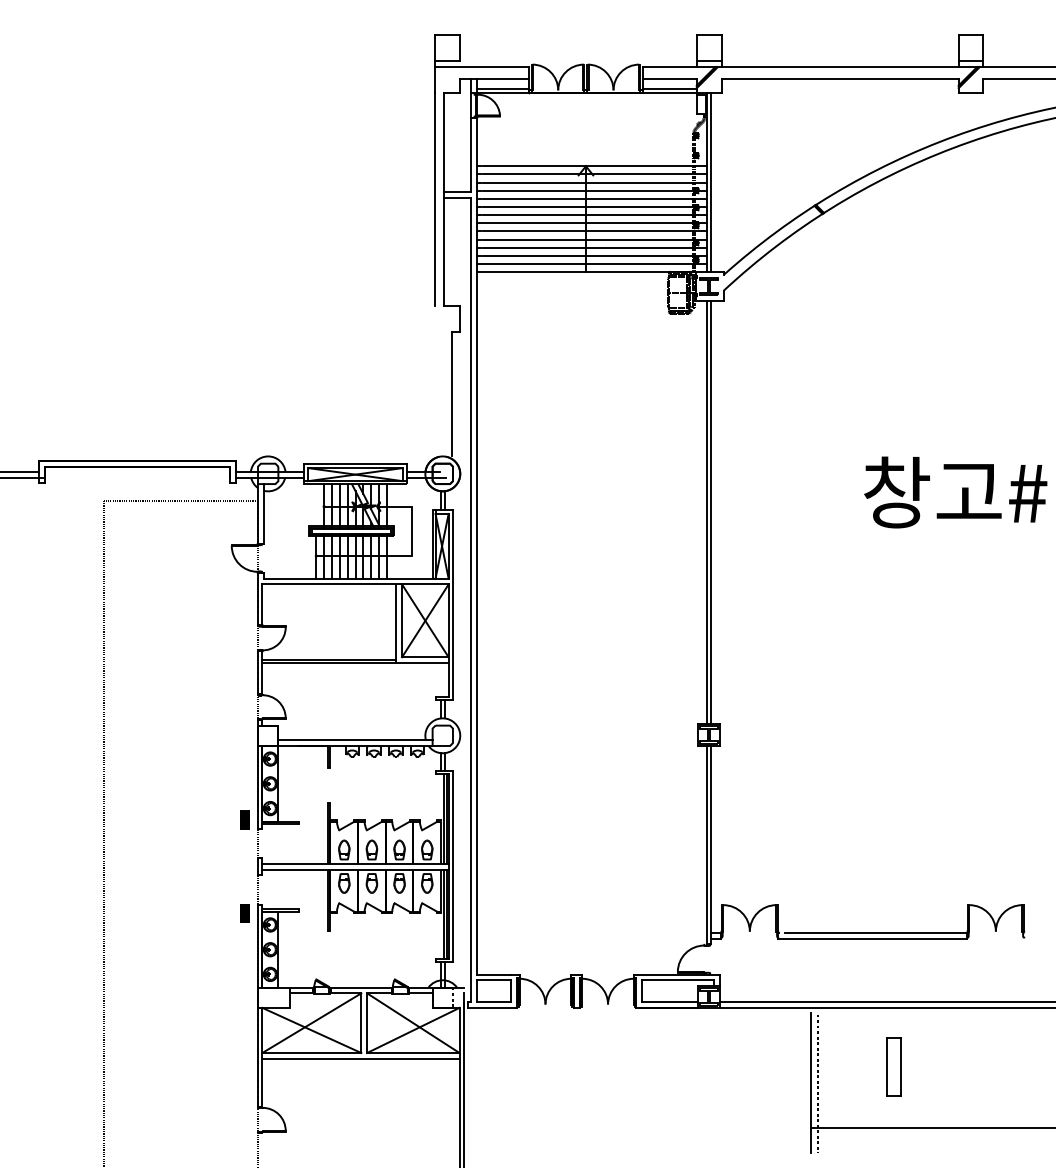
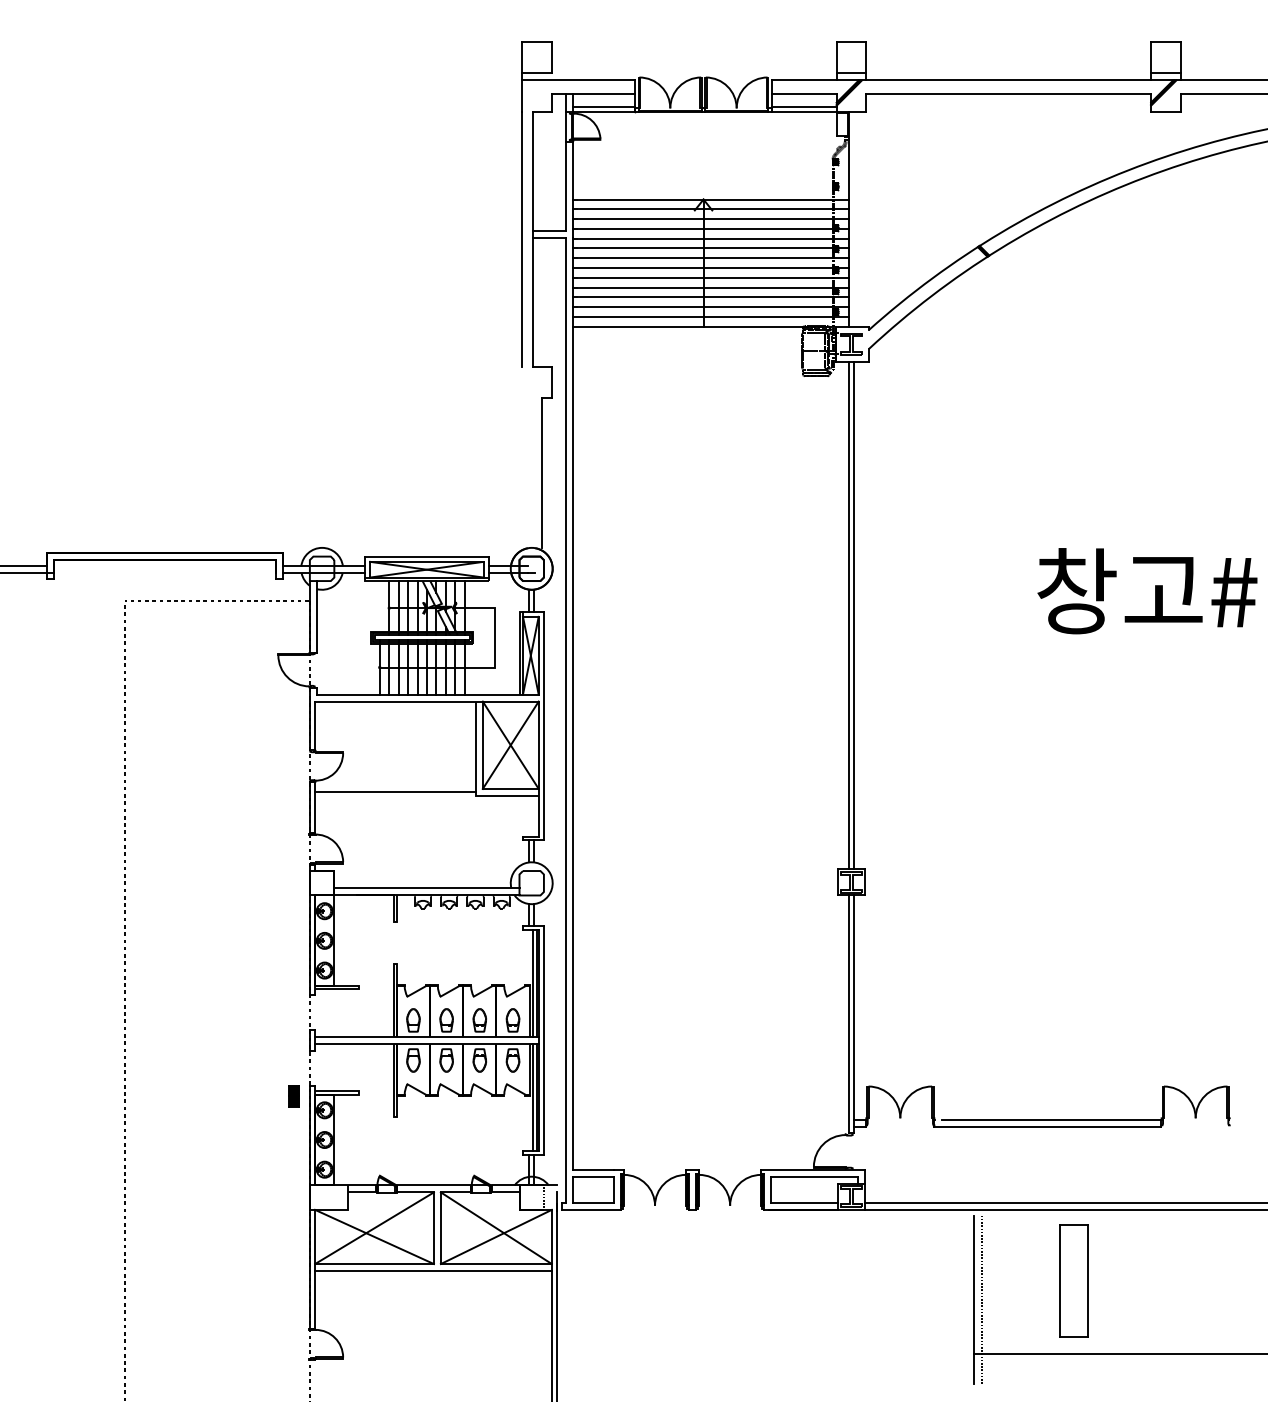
line: (711, 182) -> (854, 218), removed
line: (329, 662) -> (395, 795), removed
part: (244, 820) -> (293, 984), removed
part: (894, 1066) -> (1073, 1280), size x1.6

